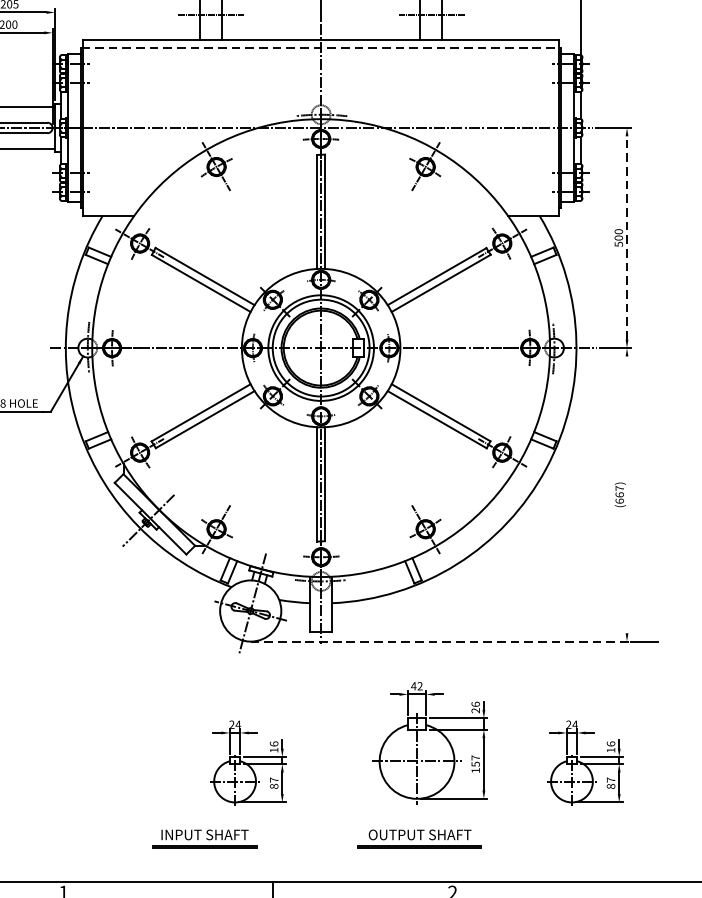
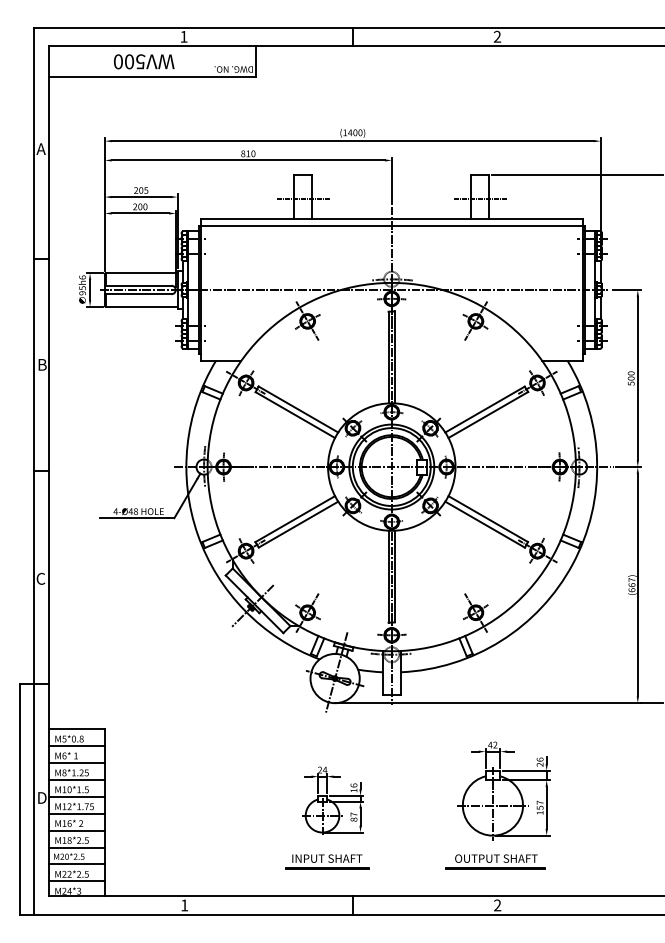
line: (322, 47) -> (392, 225), dashed -> solid
line: (626, 238) -> (637, 378), dashed -> solid
line: (626, 494) -> (637, 584), added
line: (440, 642) -> (487, 703), dashed -> solid
part: (430, 742) -> (503, 790), moved
part: (584, 762) -> (603, 800), removed
part: (205, 838) -> (327, 861), moved
part: (419, 838) -> (495, 861), moved

